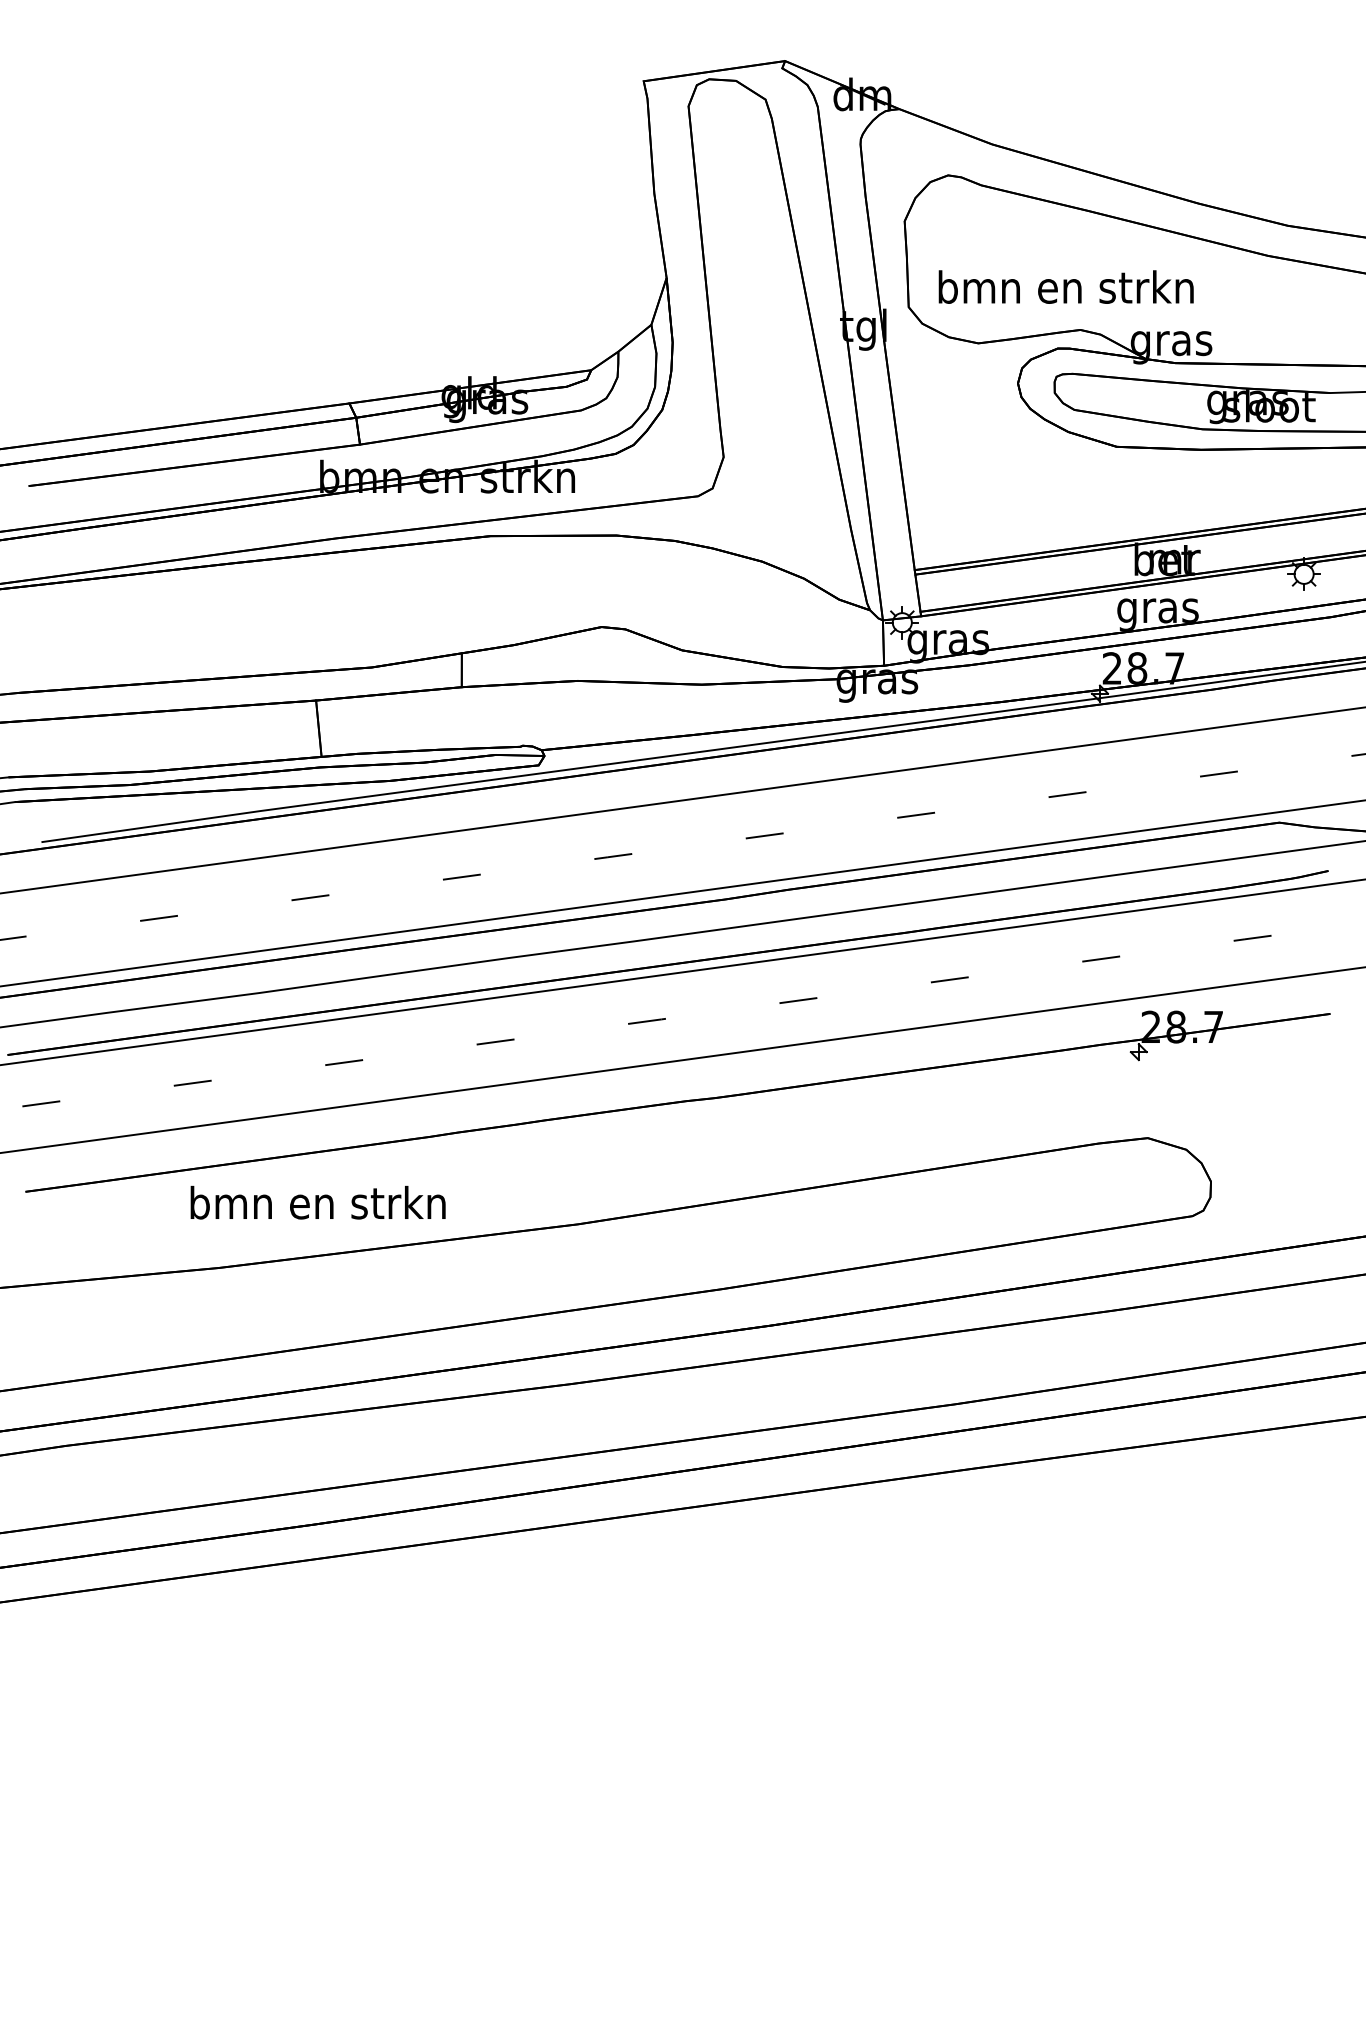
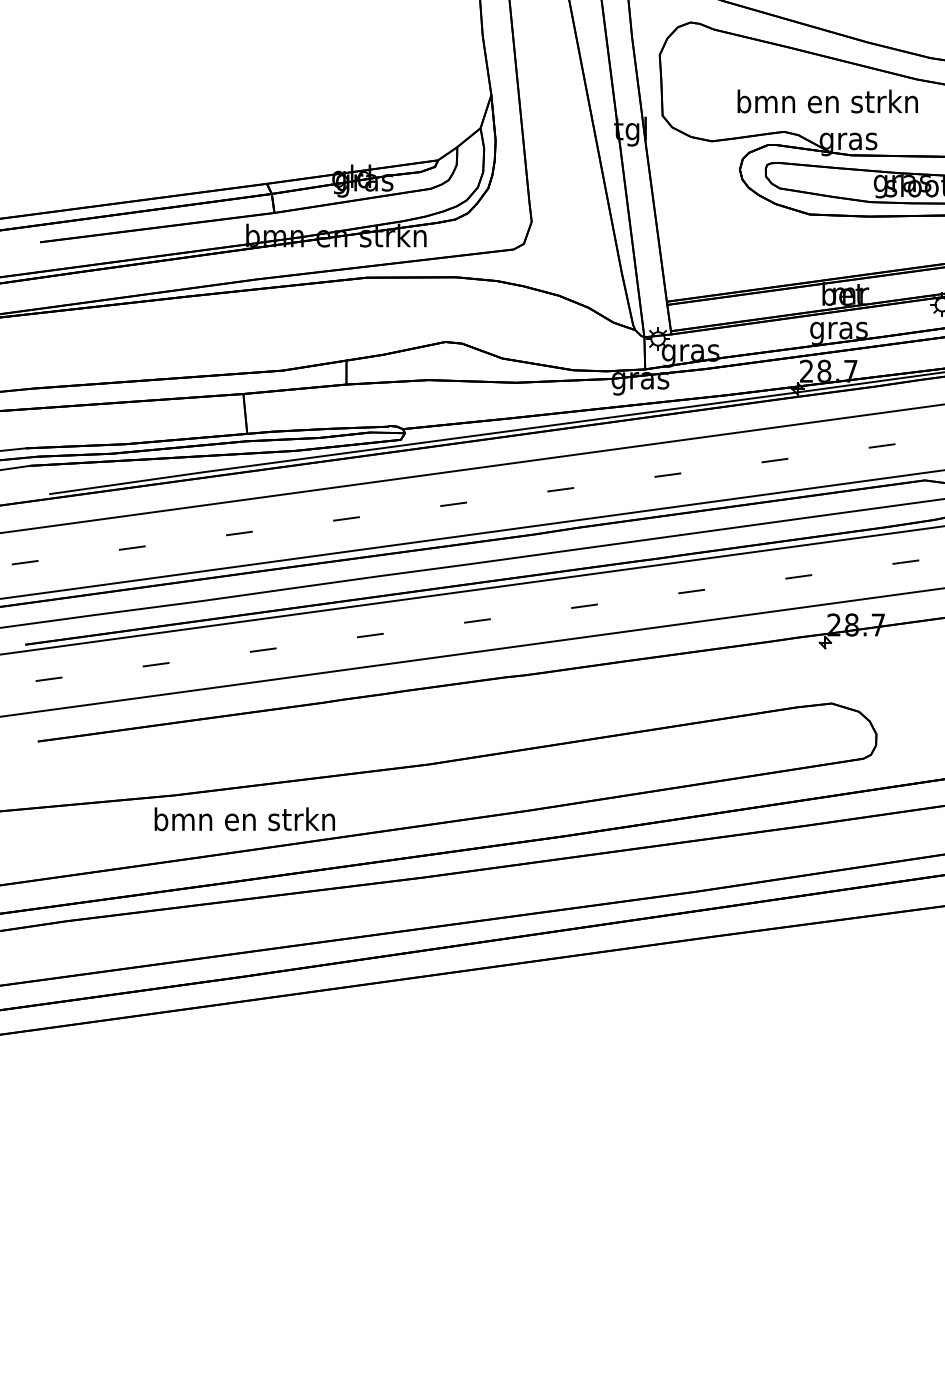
text: (1065, 286) -> (827, 101), moved
text: (317, 1202) -> (244, 819), moved

